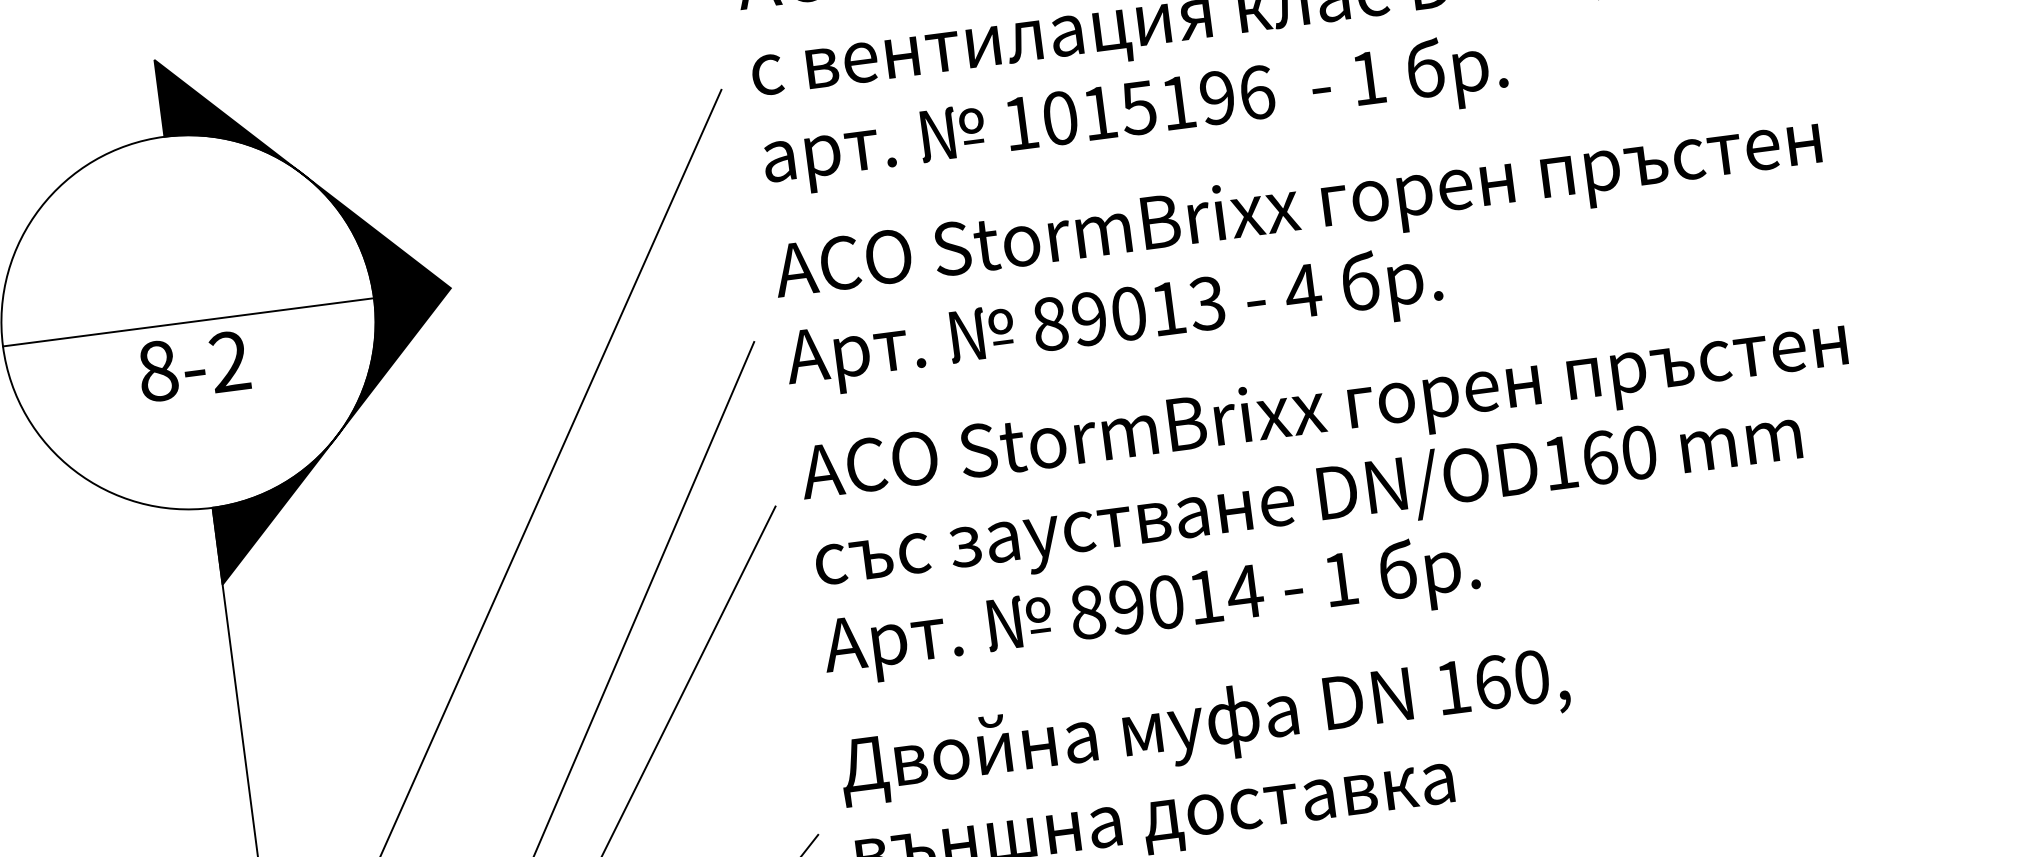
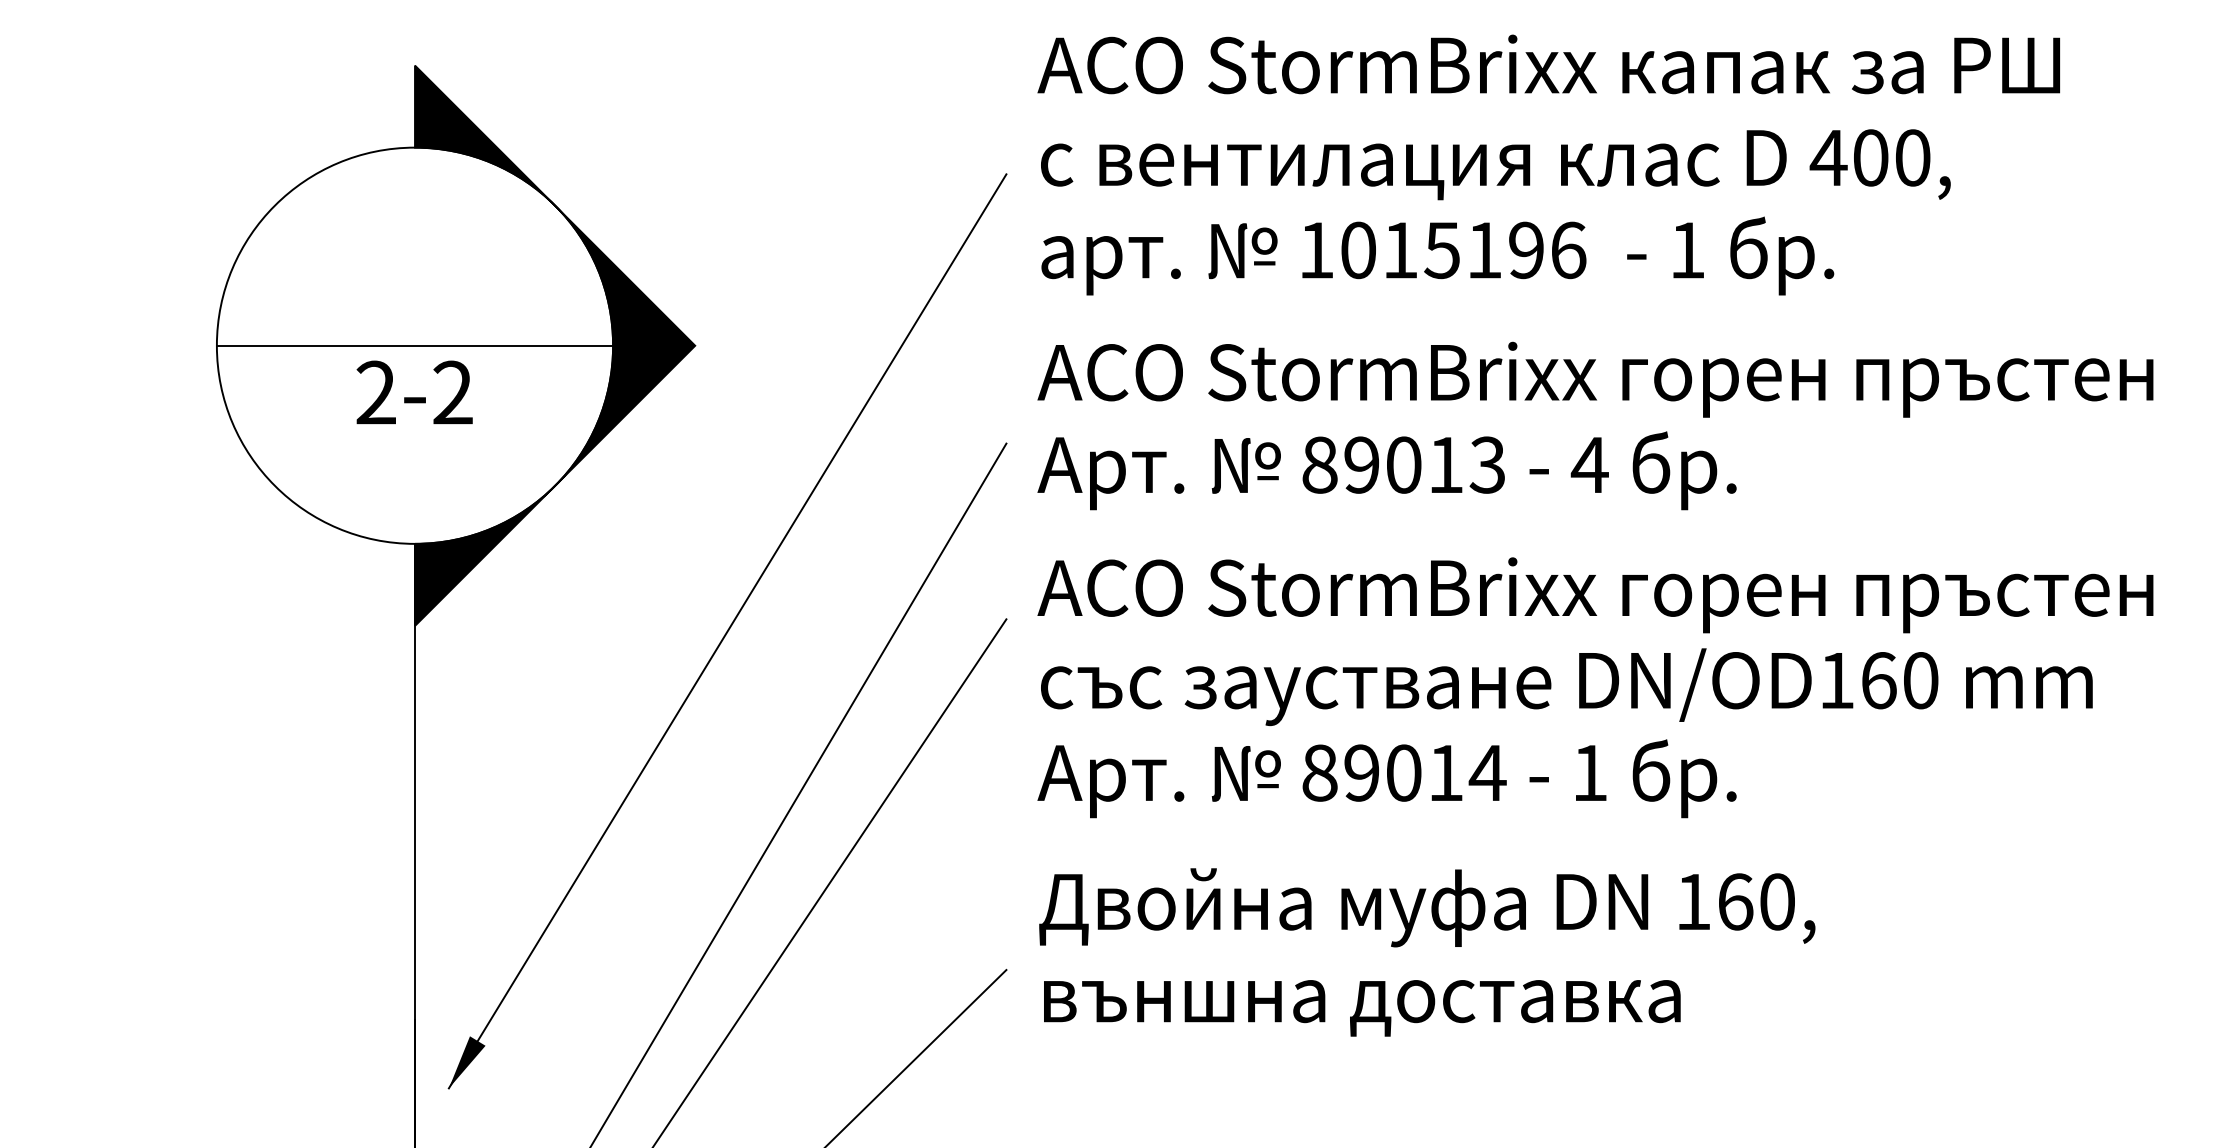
text: (158, 370) -> (376, 392), 8-2 -> 2-2

